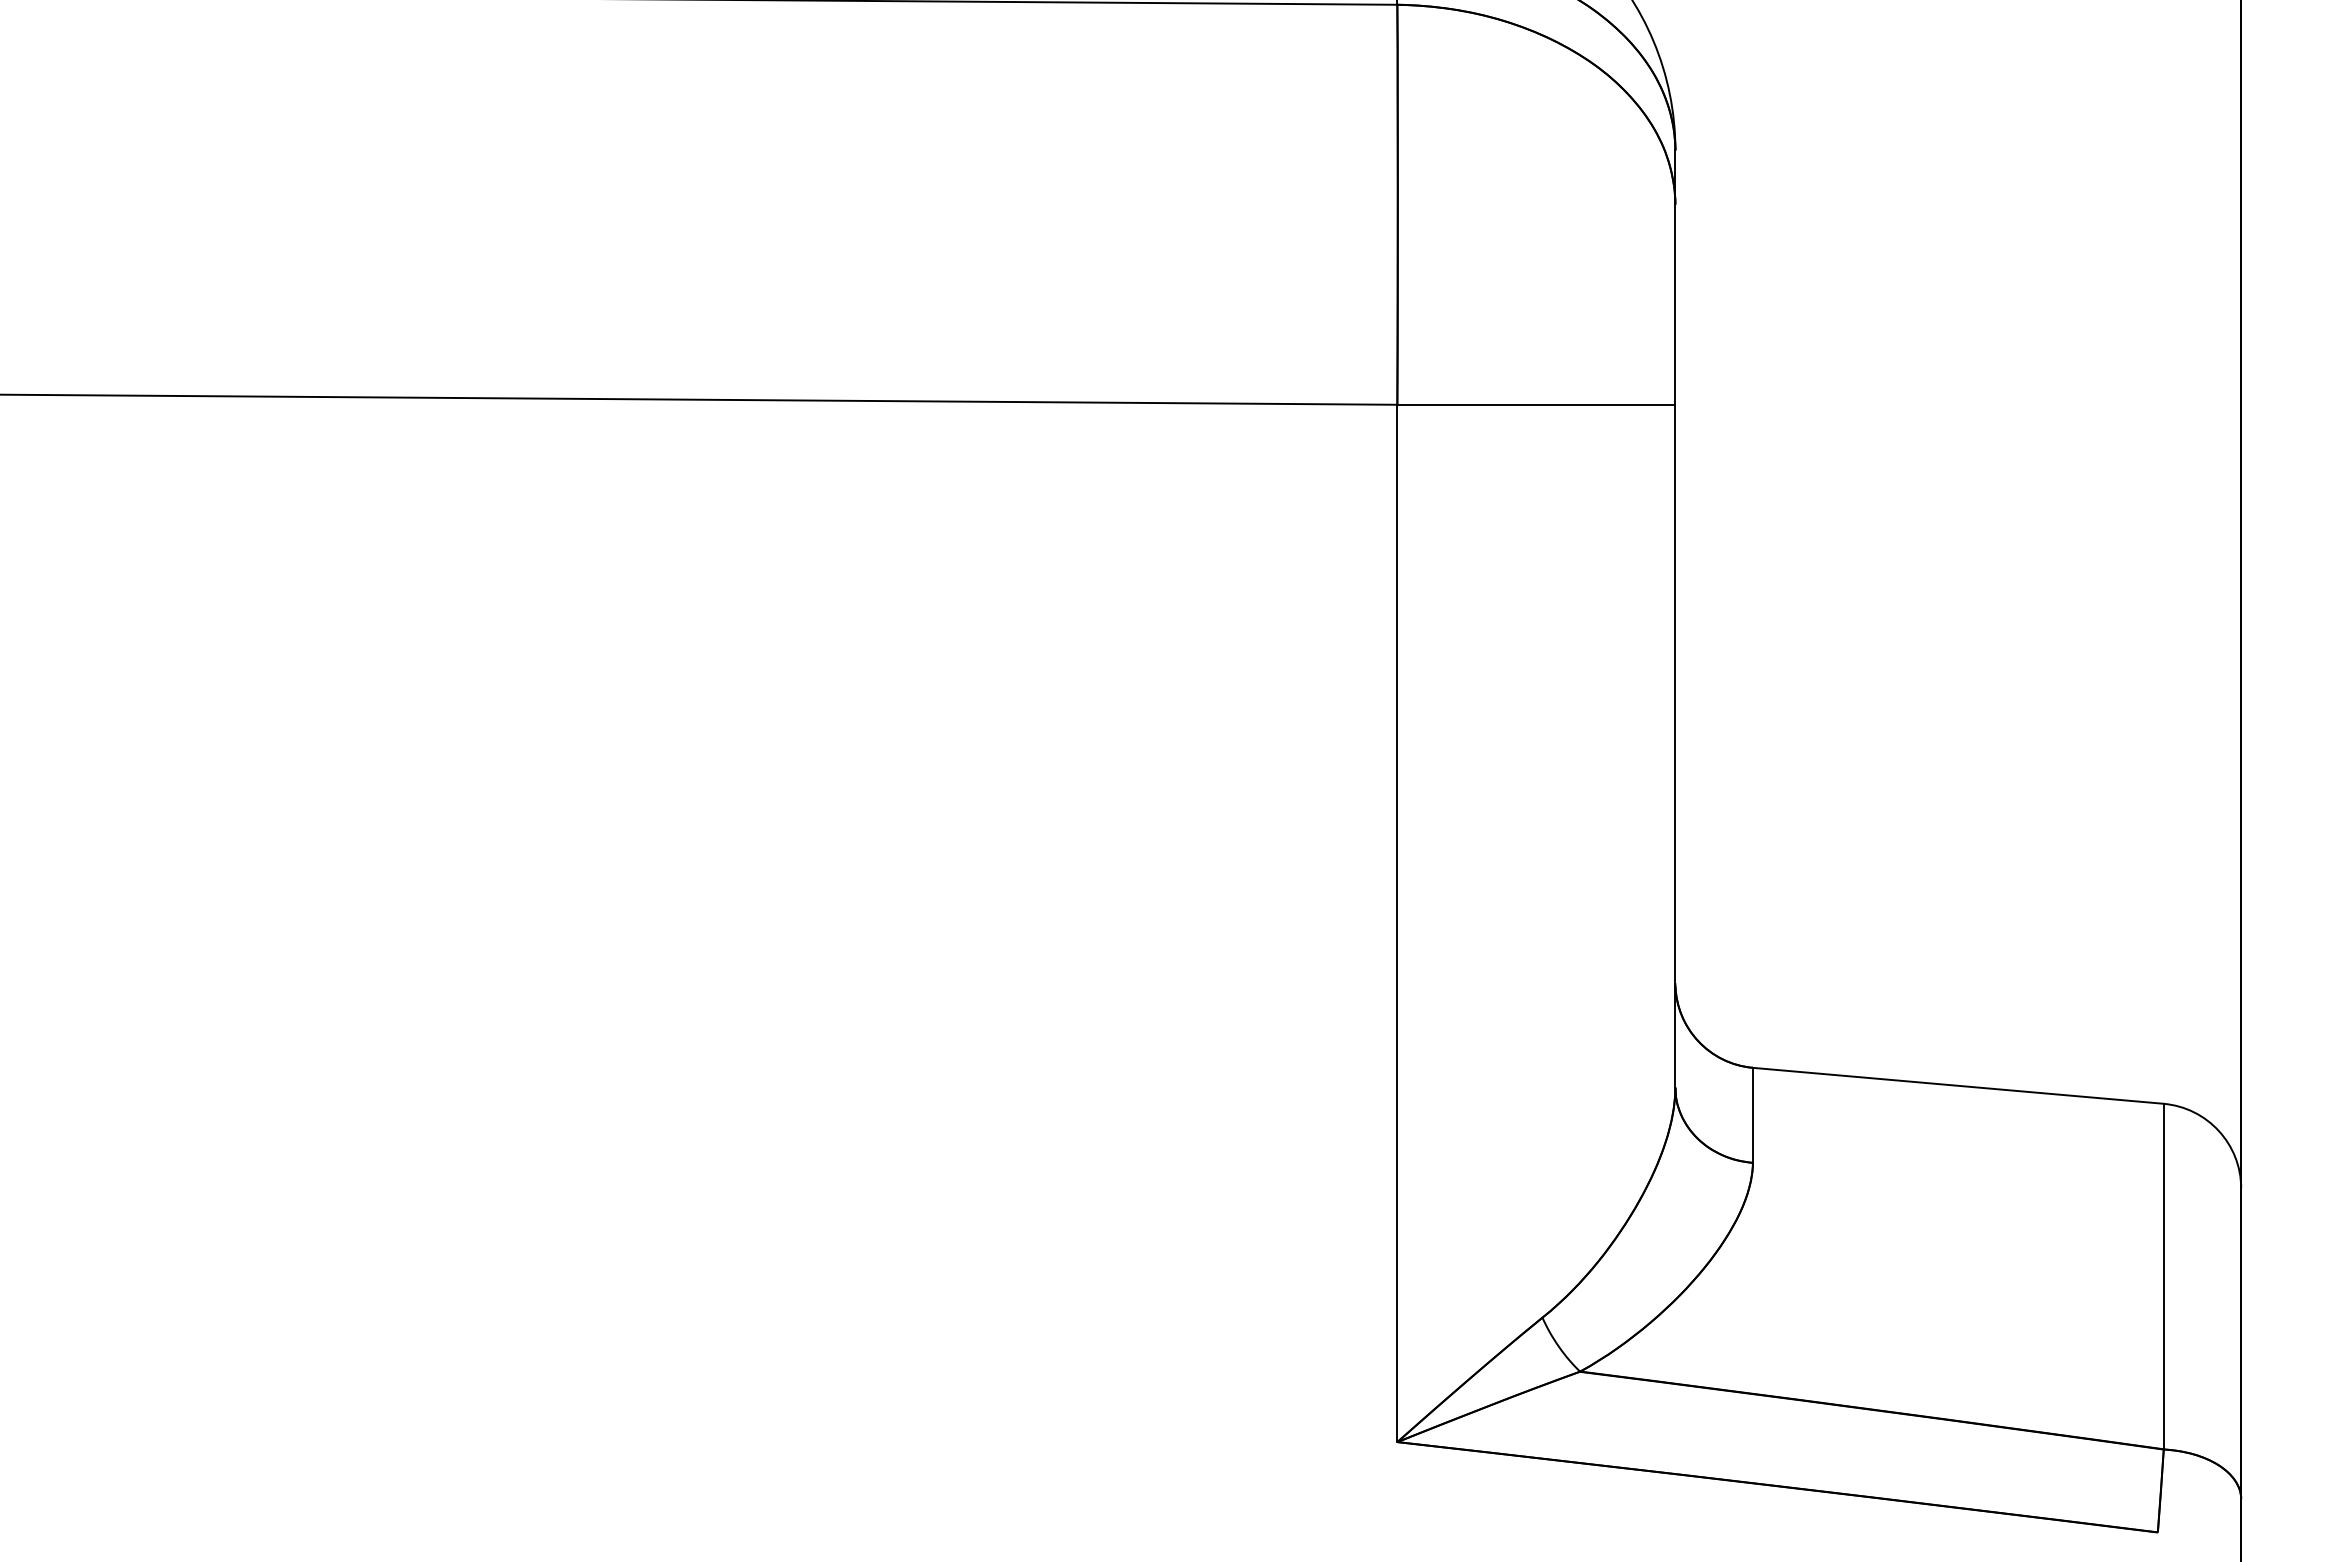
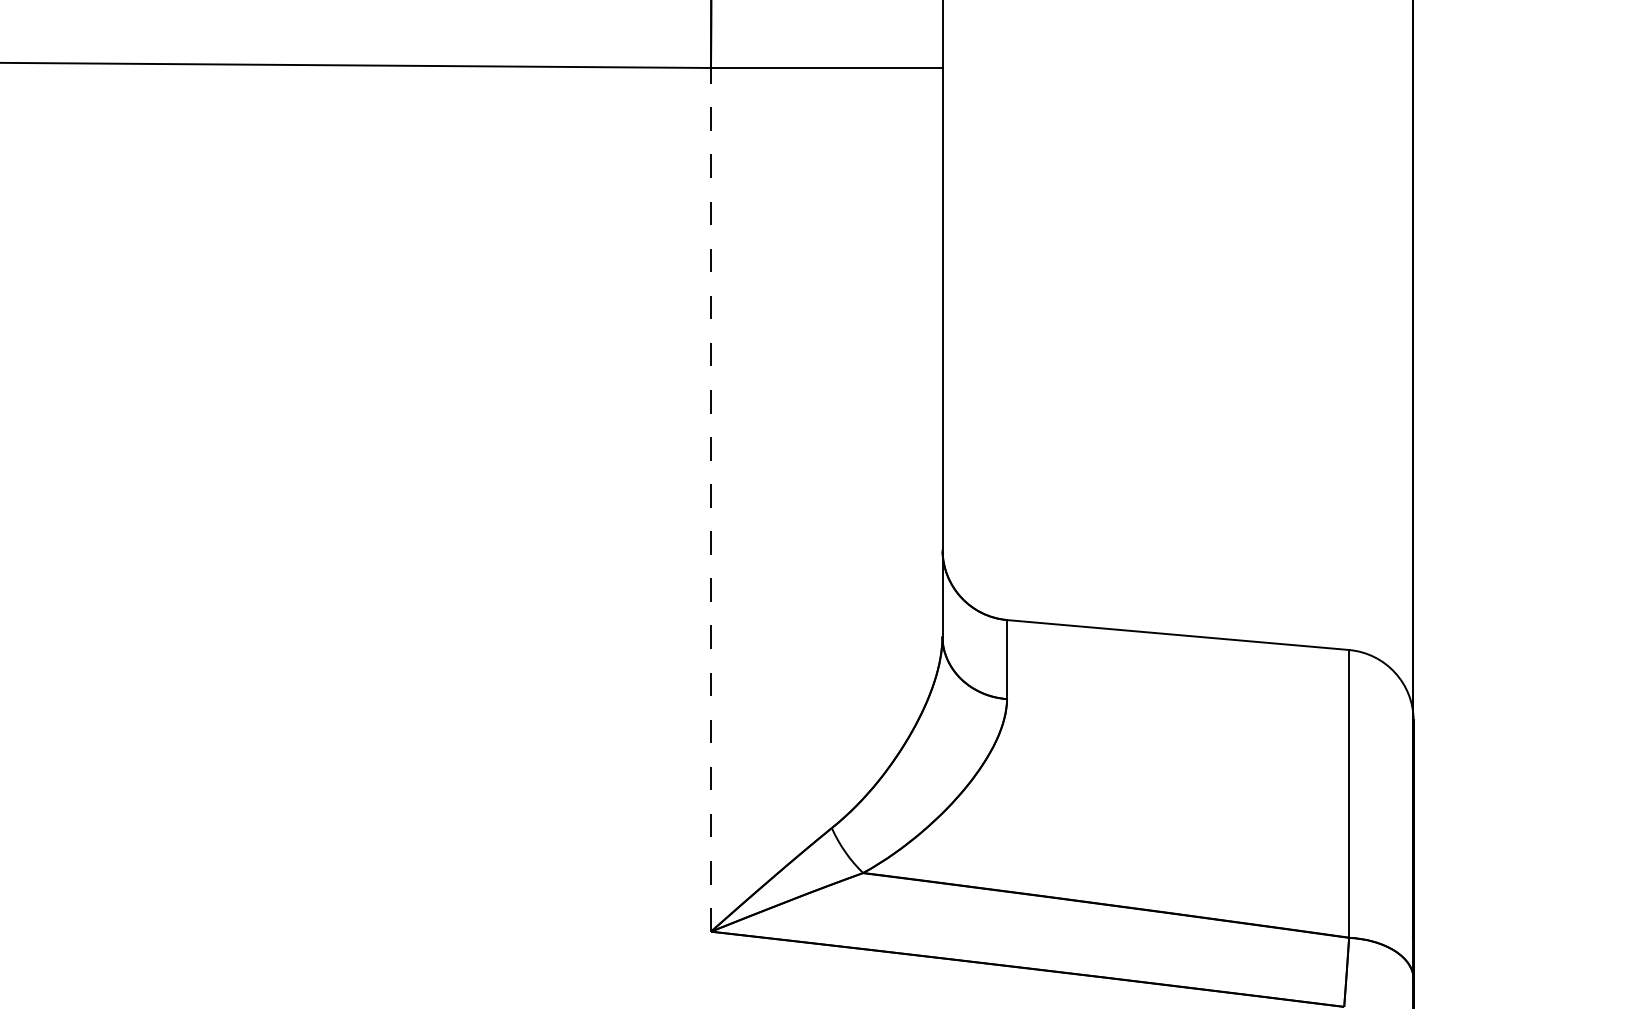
line: (1397, 923) -> (711, 499), solid -> dashed

